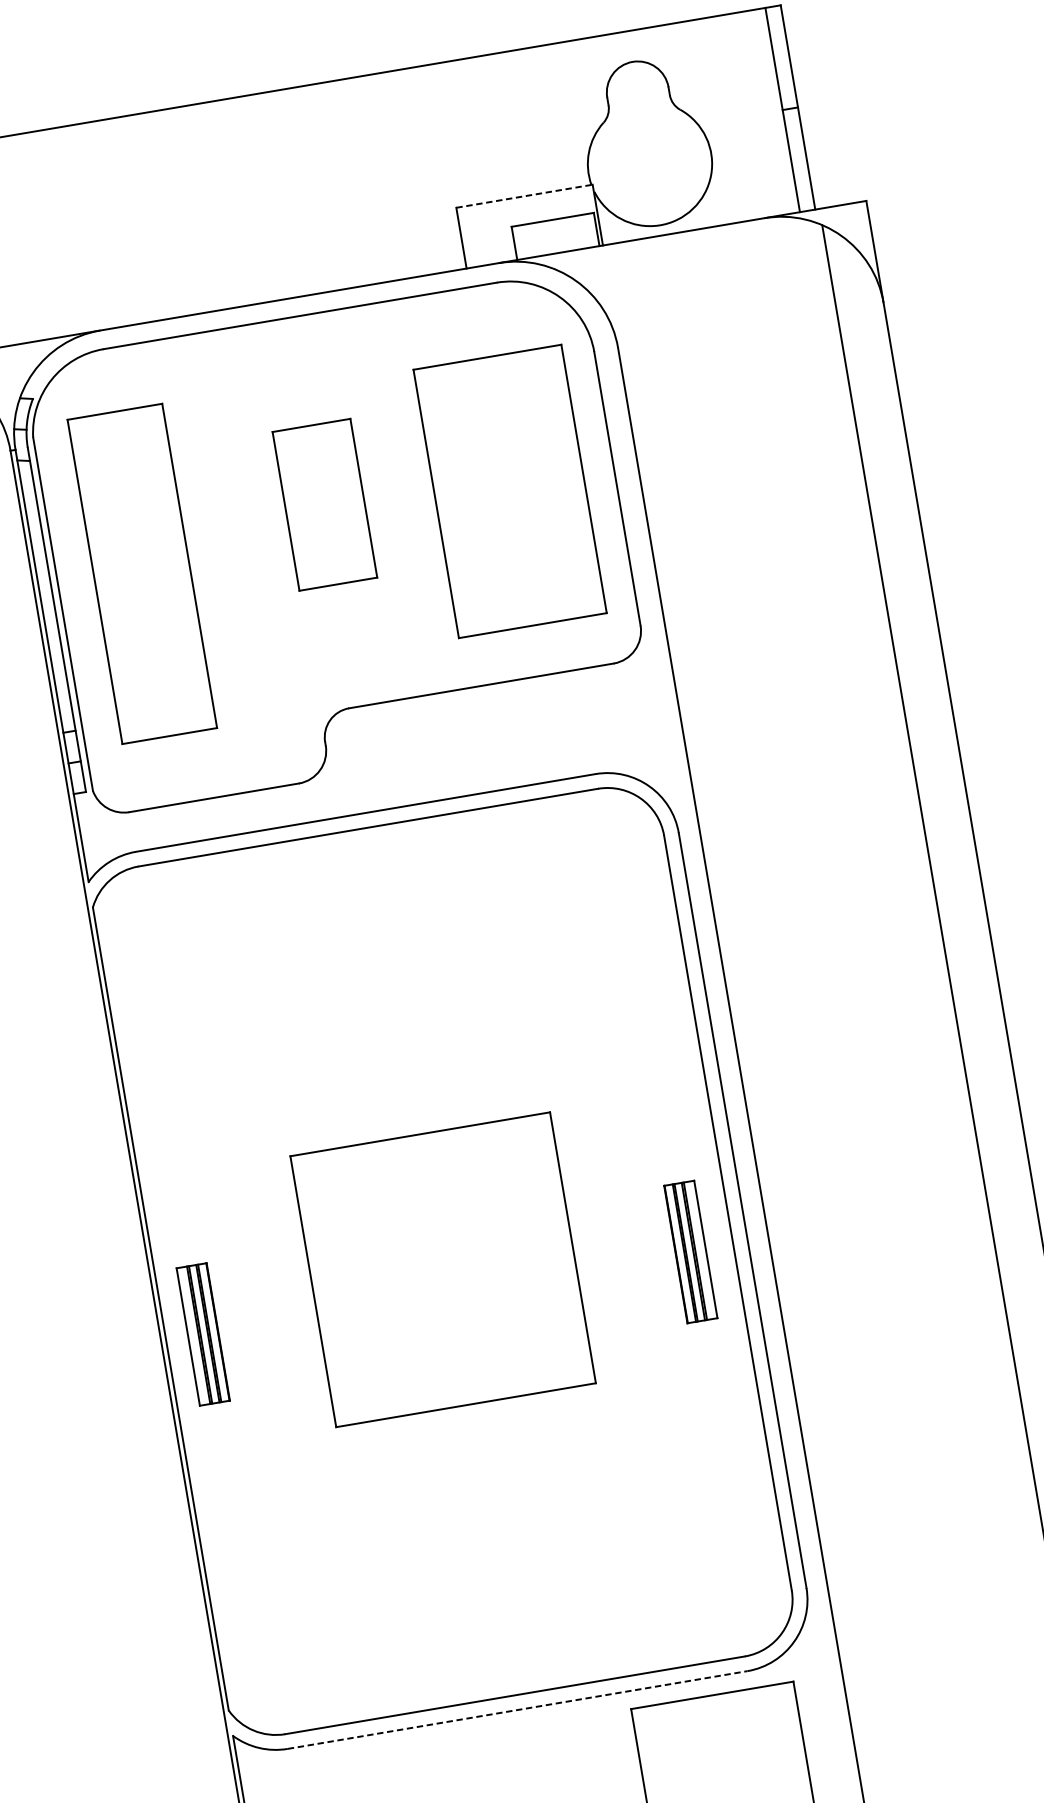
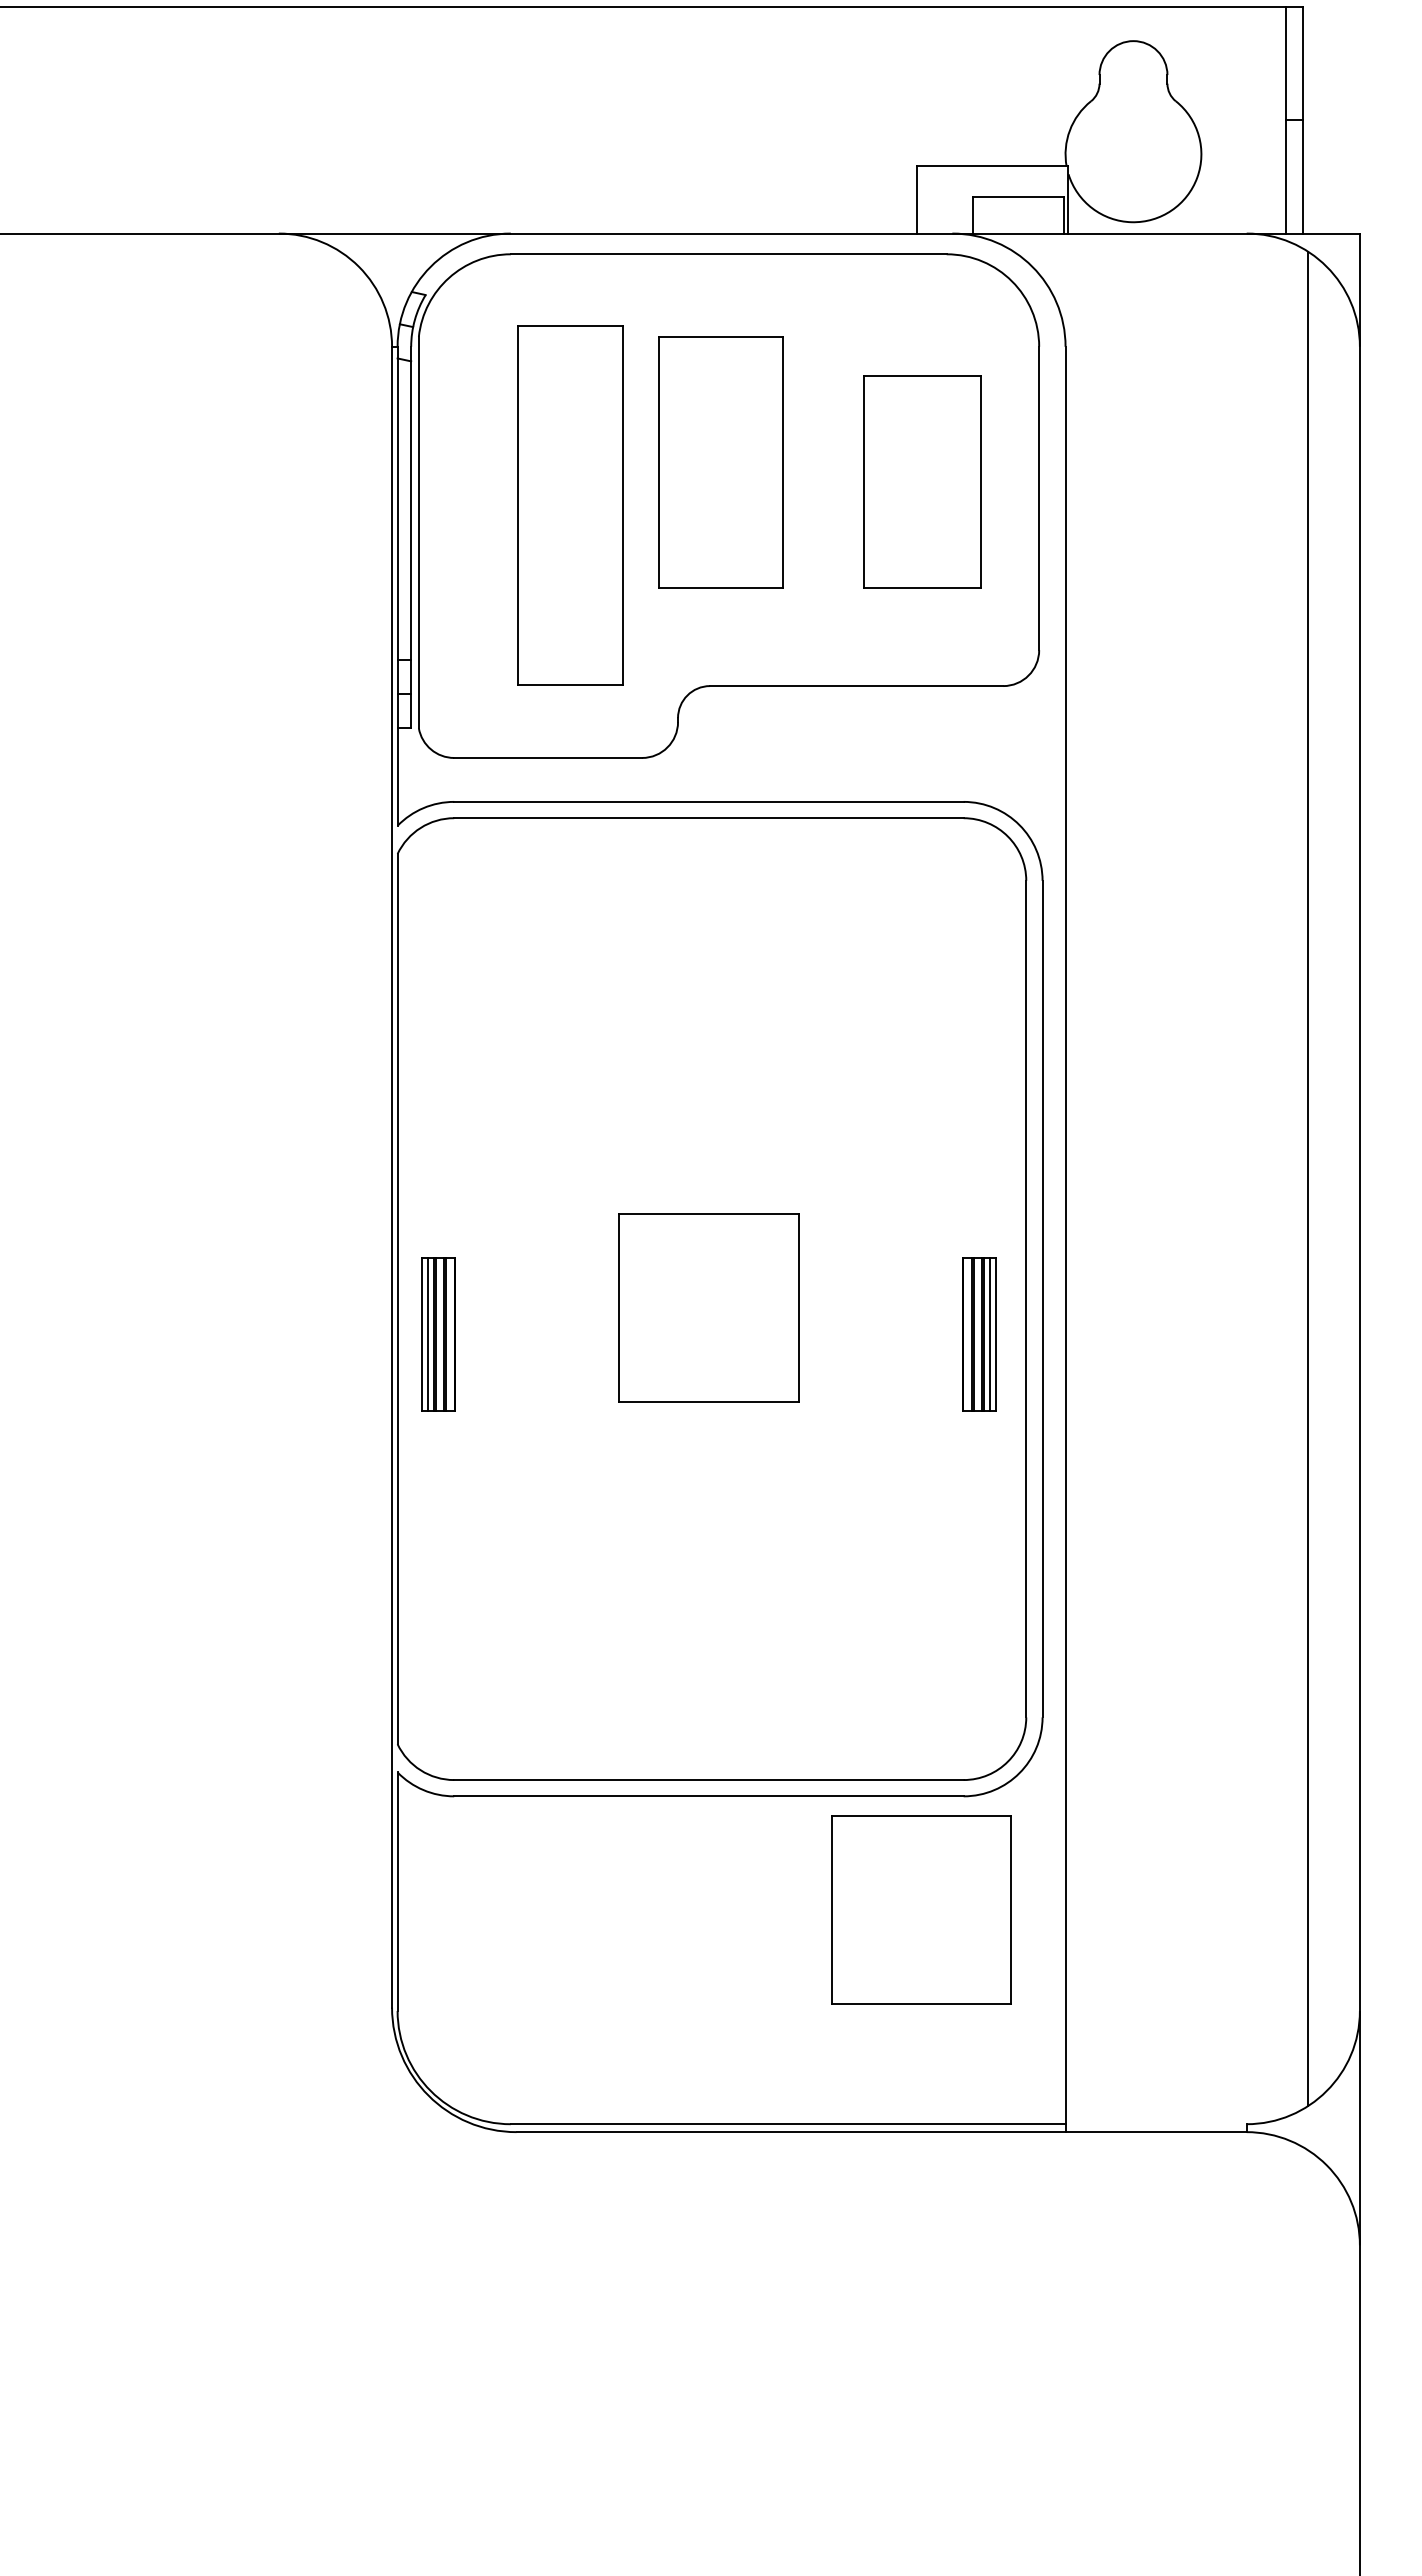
line: (524, 196) -> (992, 166), dashed -> solid
part: (509, 491) -> (922, 481), size x0.71
part: (324, 505) -> (720, 462), size x1.43
part: (142, 573) -> (570, 505), moved
line: (701, 1250) -> (990, 1334), added
part: (442, 1269) -> (708, 1307), size x0.62
line: (193, 1336) -> (427, 1334), added
line: (517, 1710) -> (708, 1796), dashed -> solid

